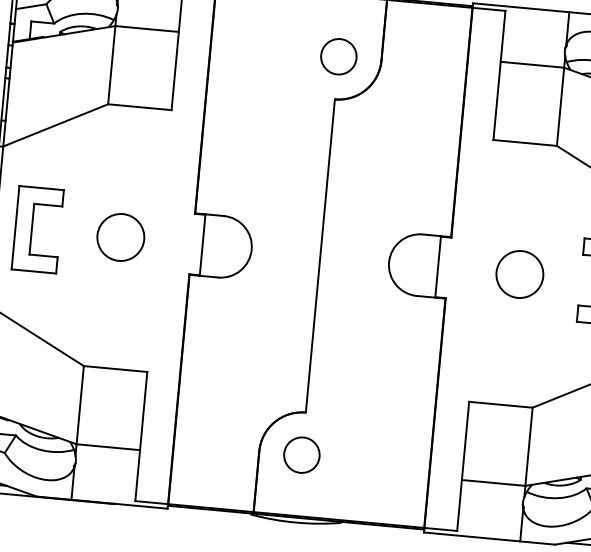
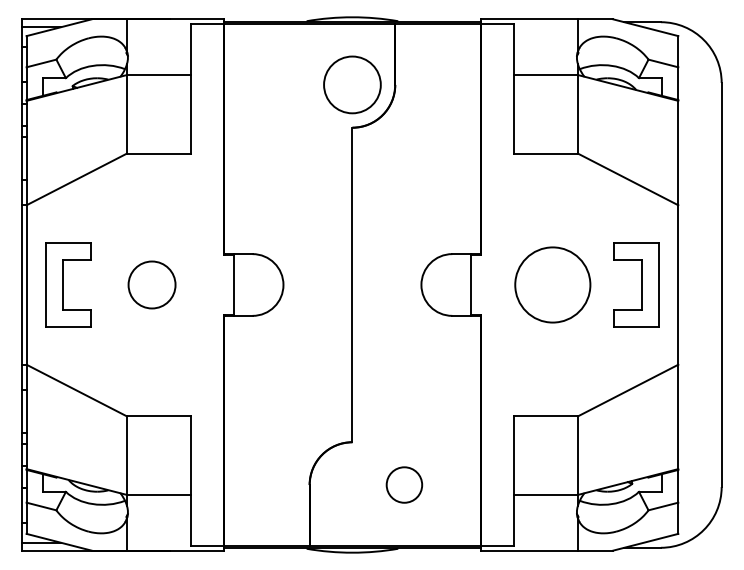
circle: (338, 56) -> (352, 84), size x1.6
circle: (519, 273) -> (552, 284), size x1.6
circle: (302, 454) -> (404, 484), moved

